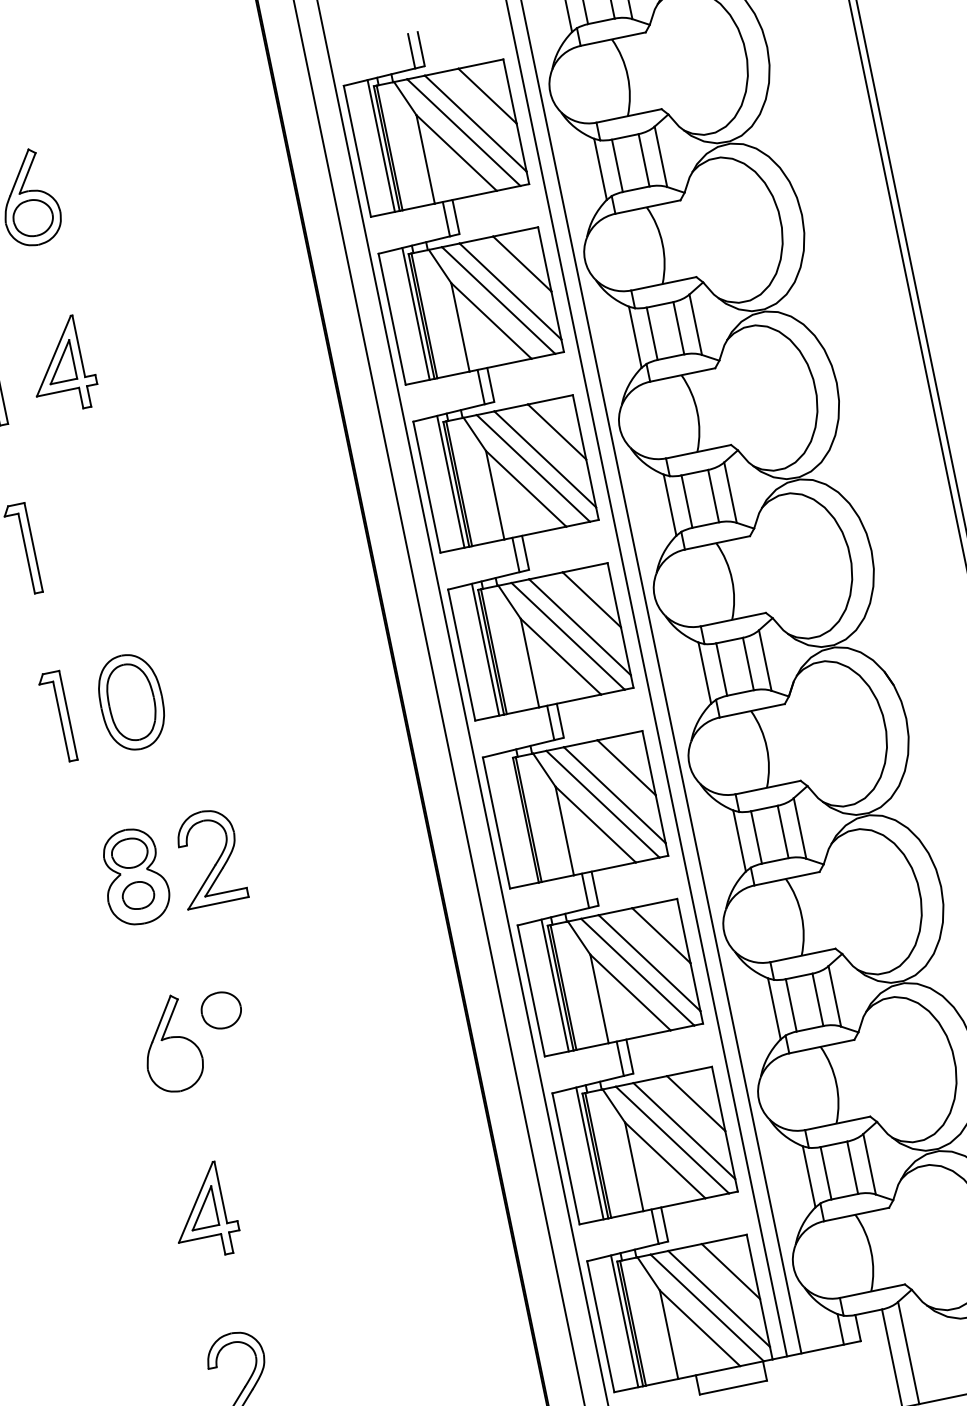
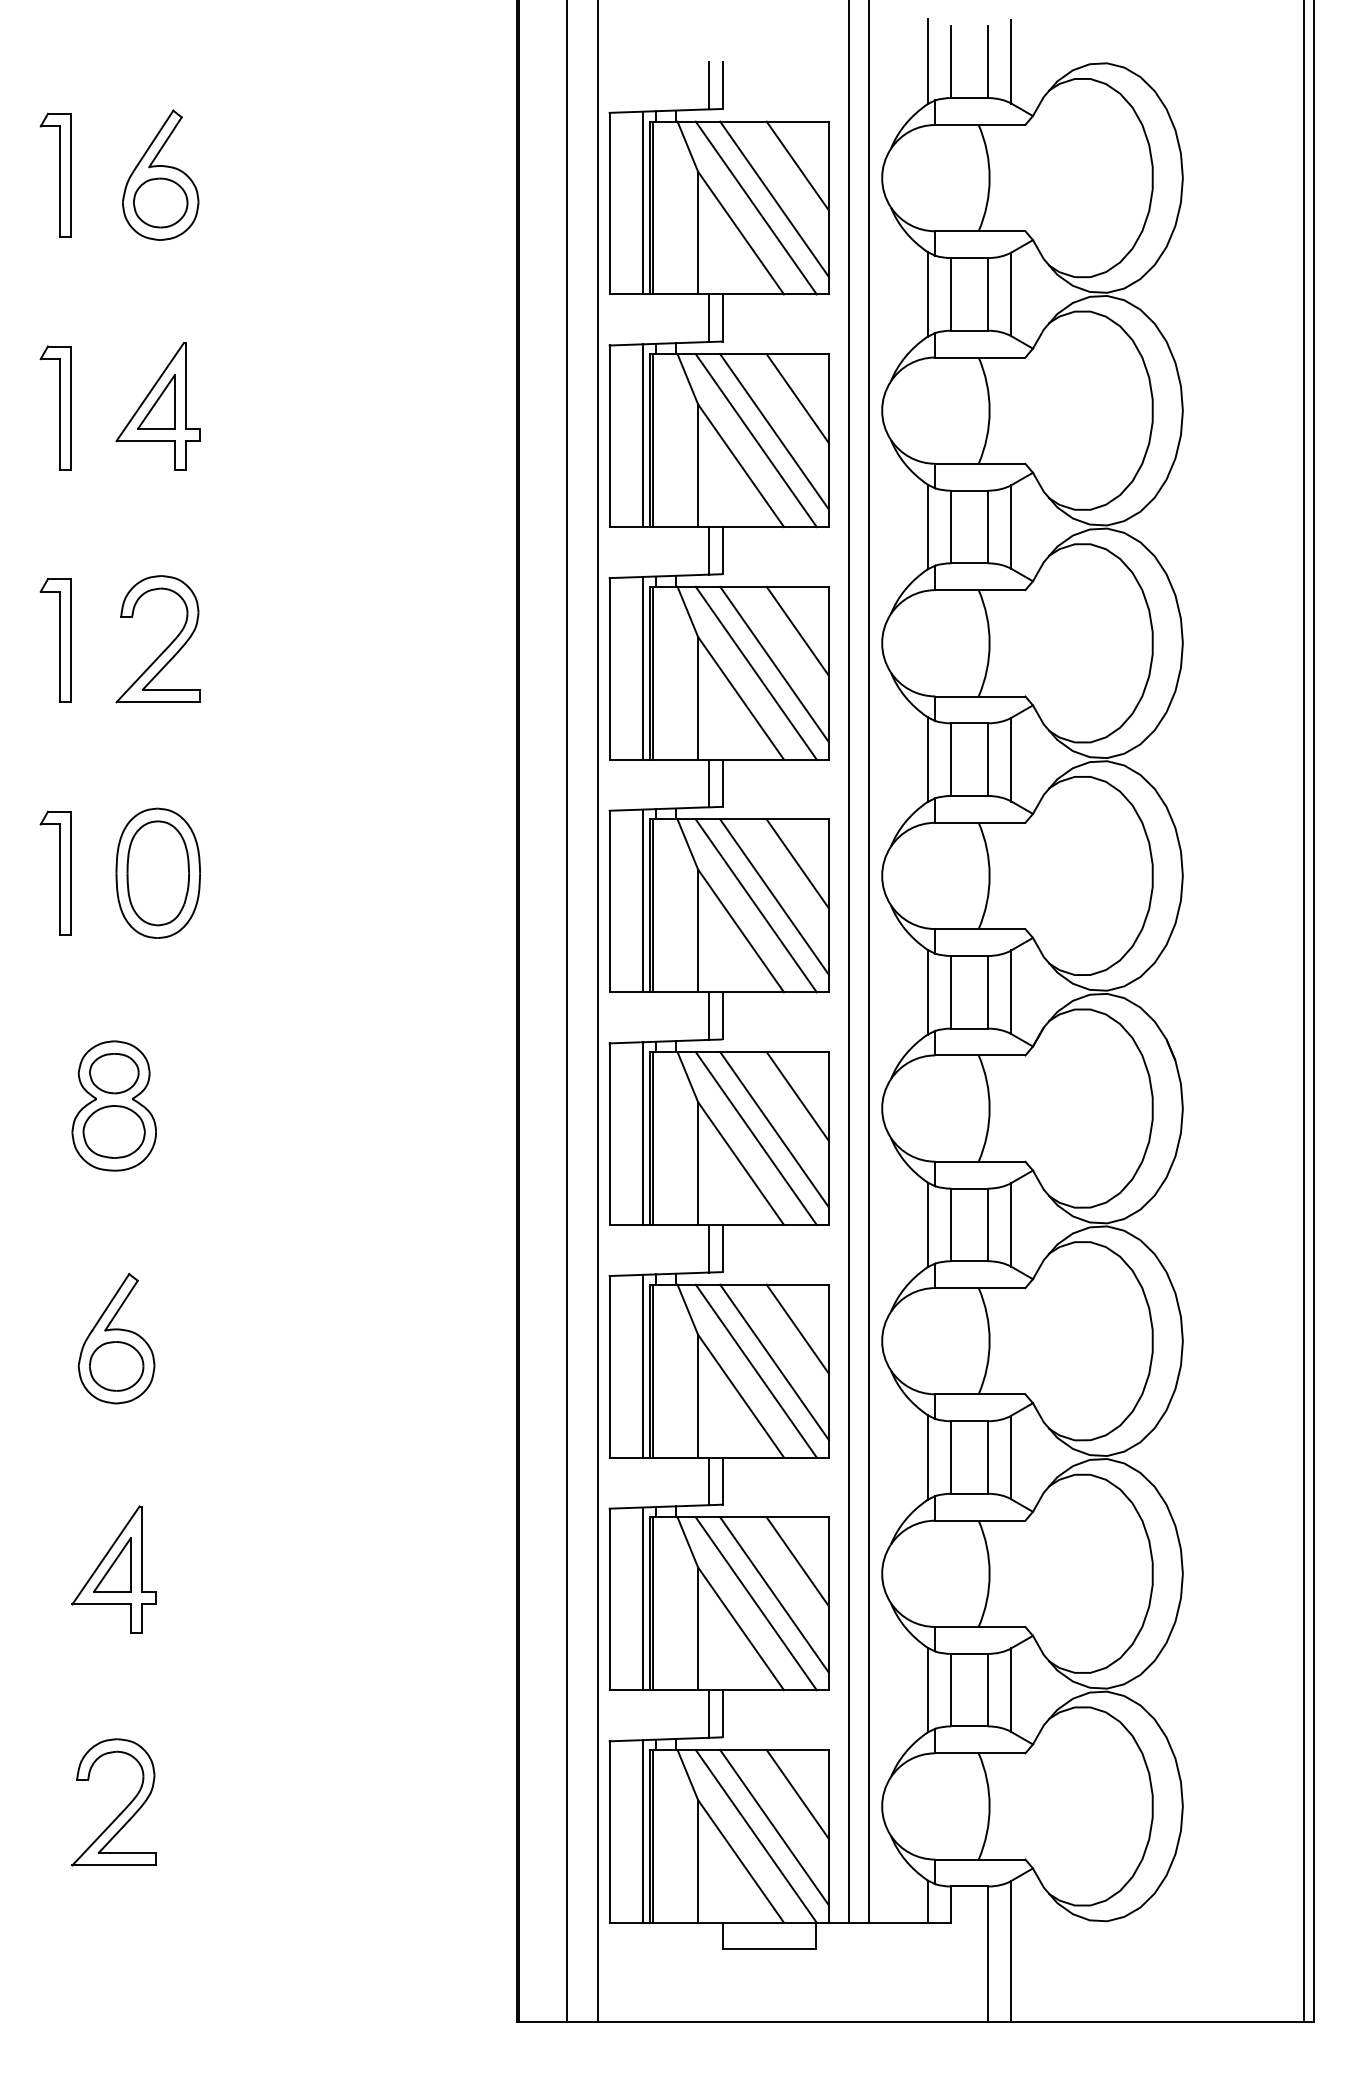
line: (520, 817) -> (642, 1133), added
part: (216, 862) -> (166, 647), moved
part: (137, 895) -> (113, 1131), size x1.43
part: (221, 1010) -> (116, 1366), moved

